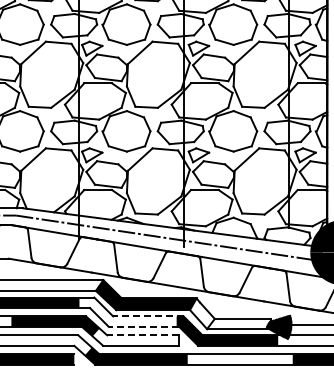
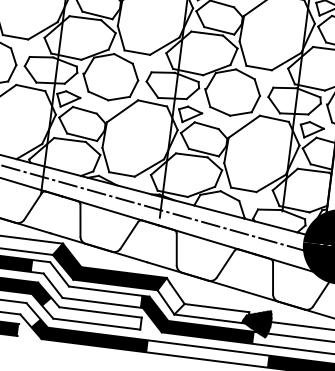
line: (147, 316) -> (108, 291), dashed -> solid
line: (143, 326) -> (102, 302), dashed -> solid
line: (142, 335) -> (99, 312), dashed -> solid

